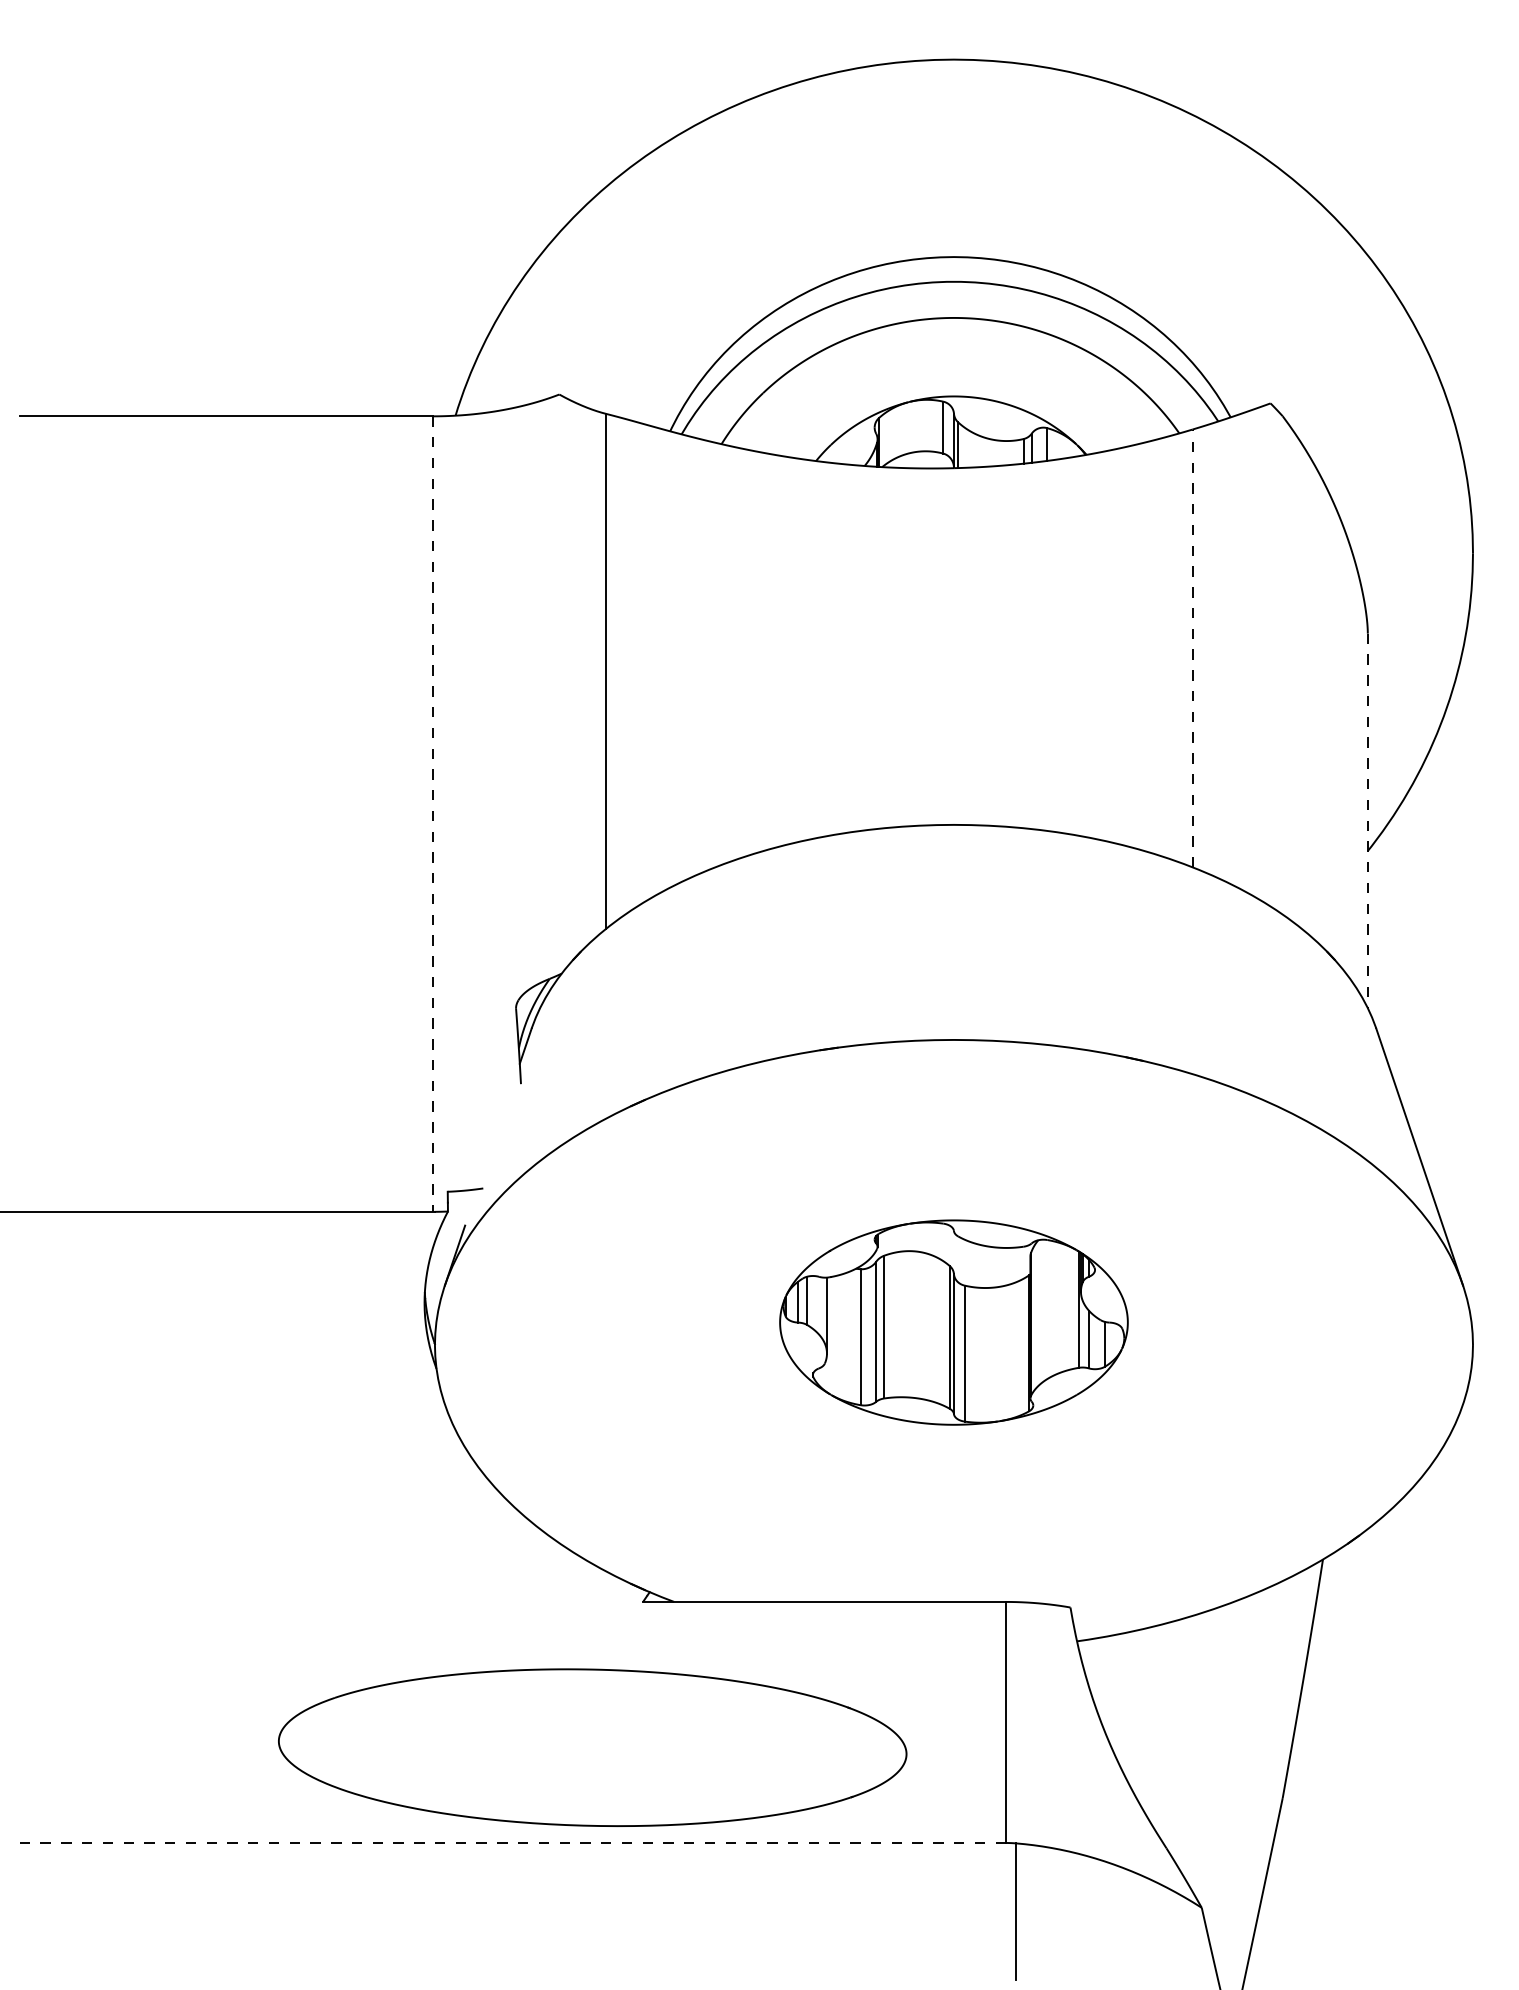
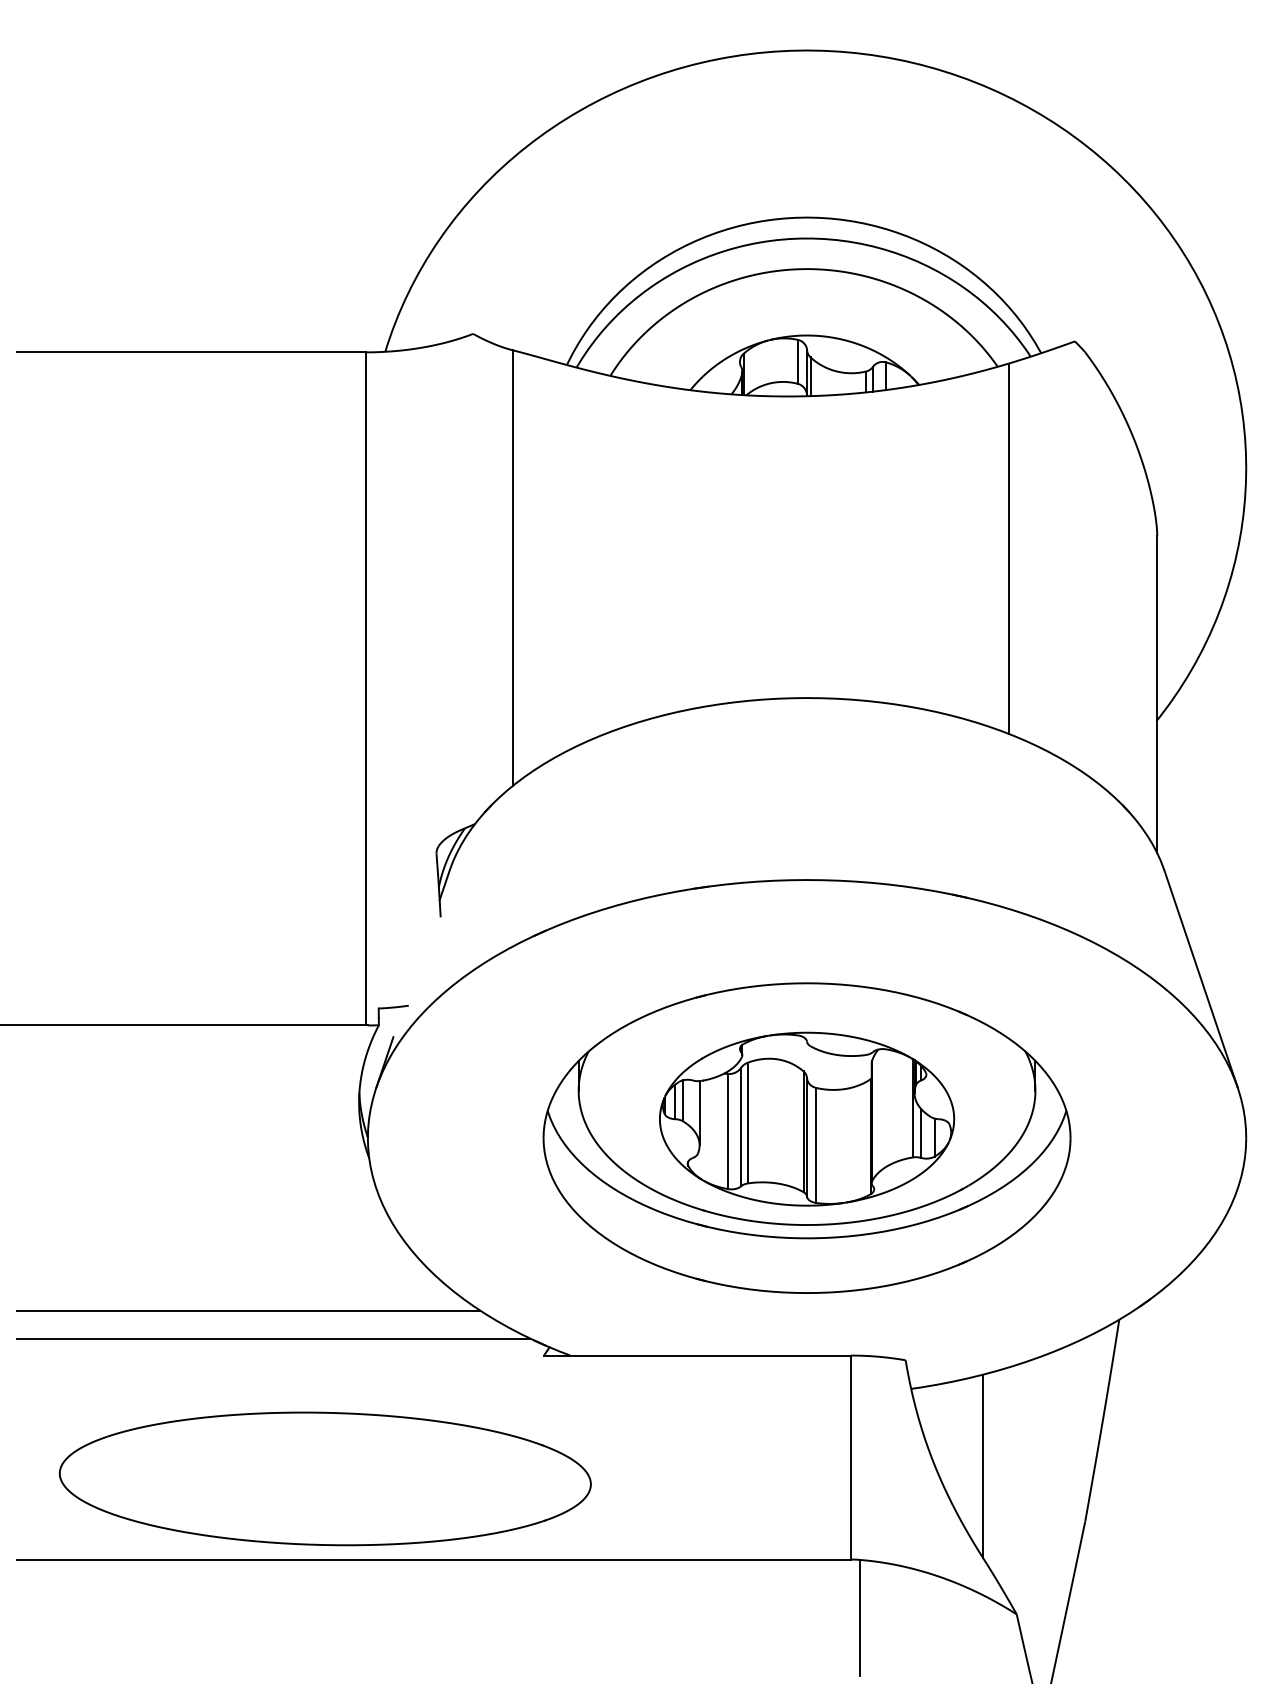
line: (1193, 648) -> (1009, 548), dashed -> solid
line: (433, 813) -> (366, 688), dashed -> solid
line: (1368, 821) -> (1157, 695), dashed -> solid
part: (953, 1344) -> (806, 1137), added
line: (293, 1548) -> (248, 1310), added
line: (323, 1581) -> (273, 1338), added
line: (1162, 1733) -> (983, 1466), added
part: (591, 1747) -> (324, 1478), moved
line: (513, 1842) -> (434, 1559), dashed -> solid

